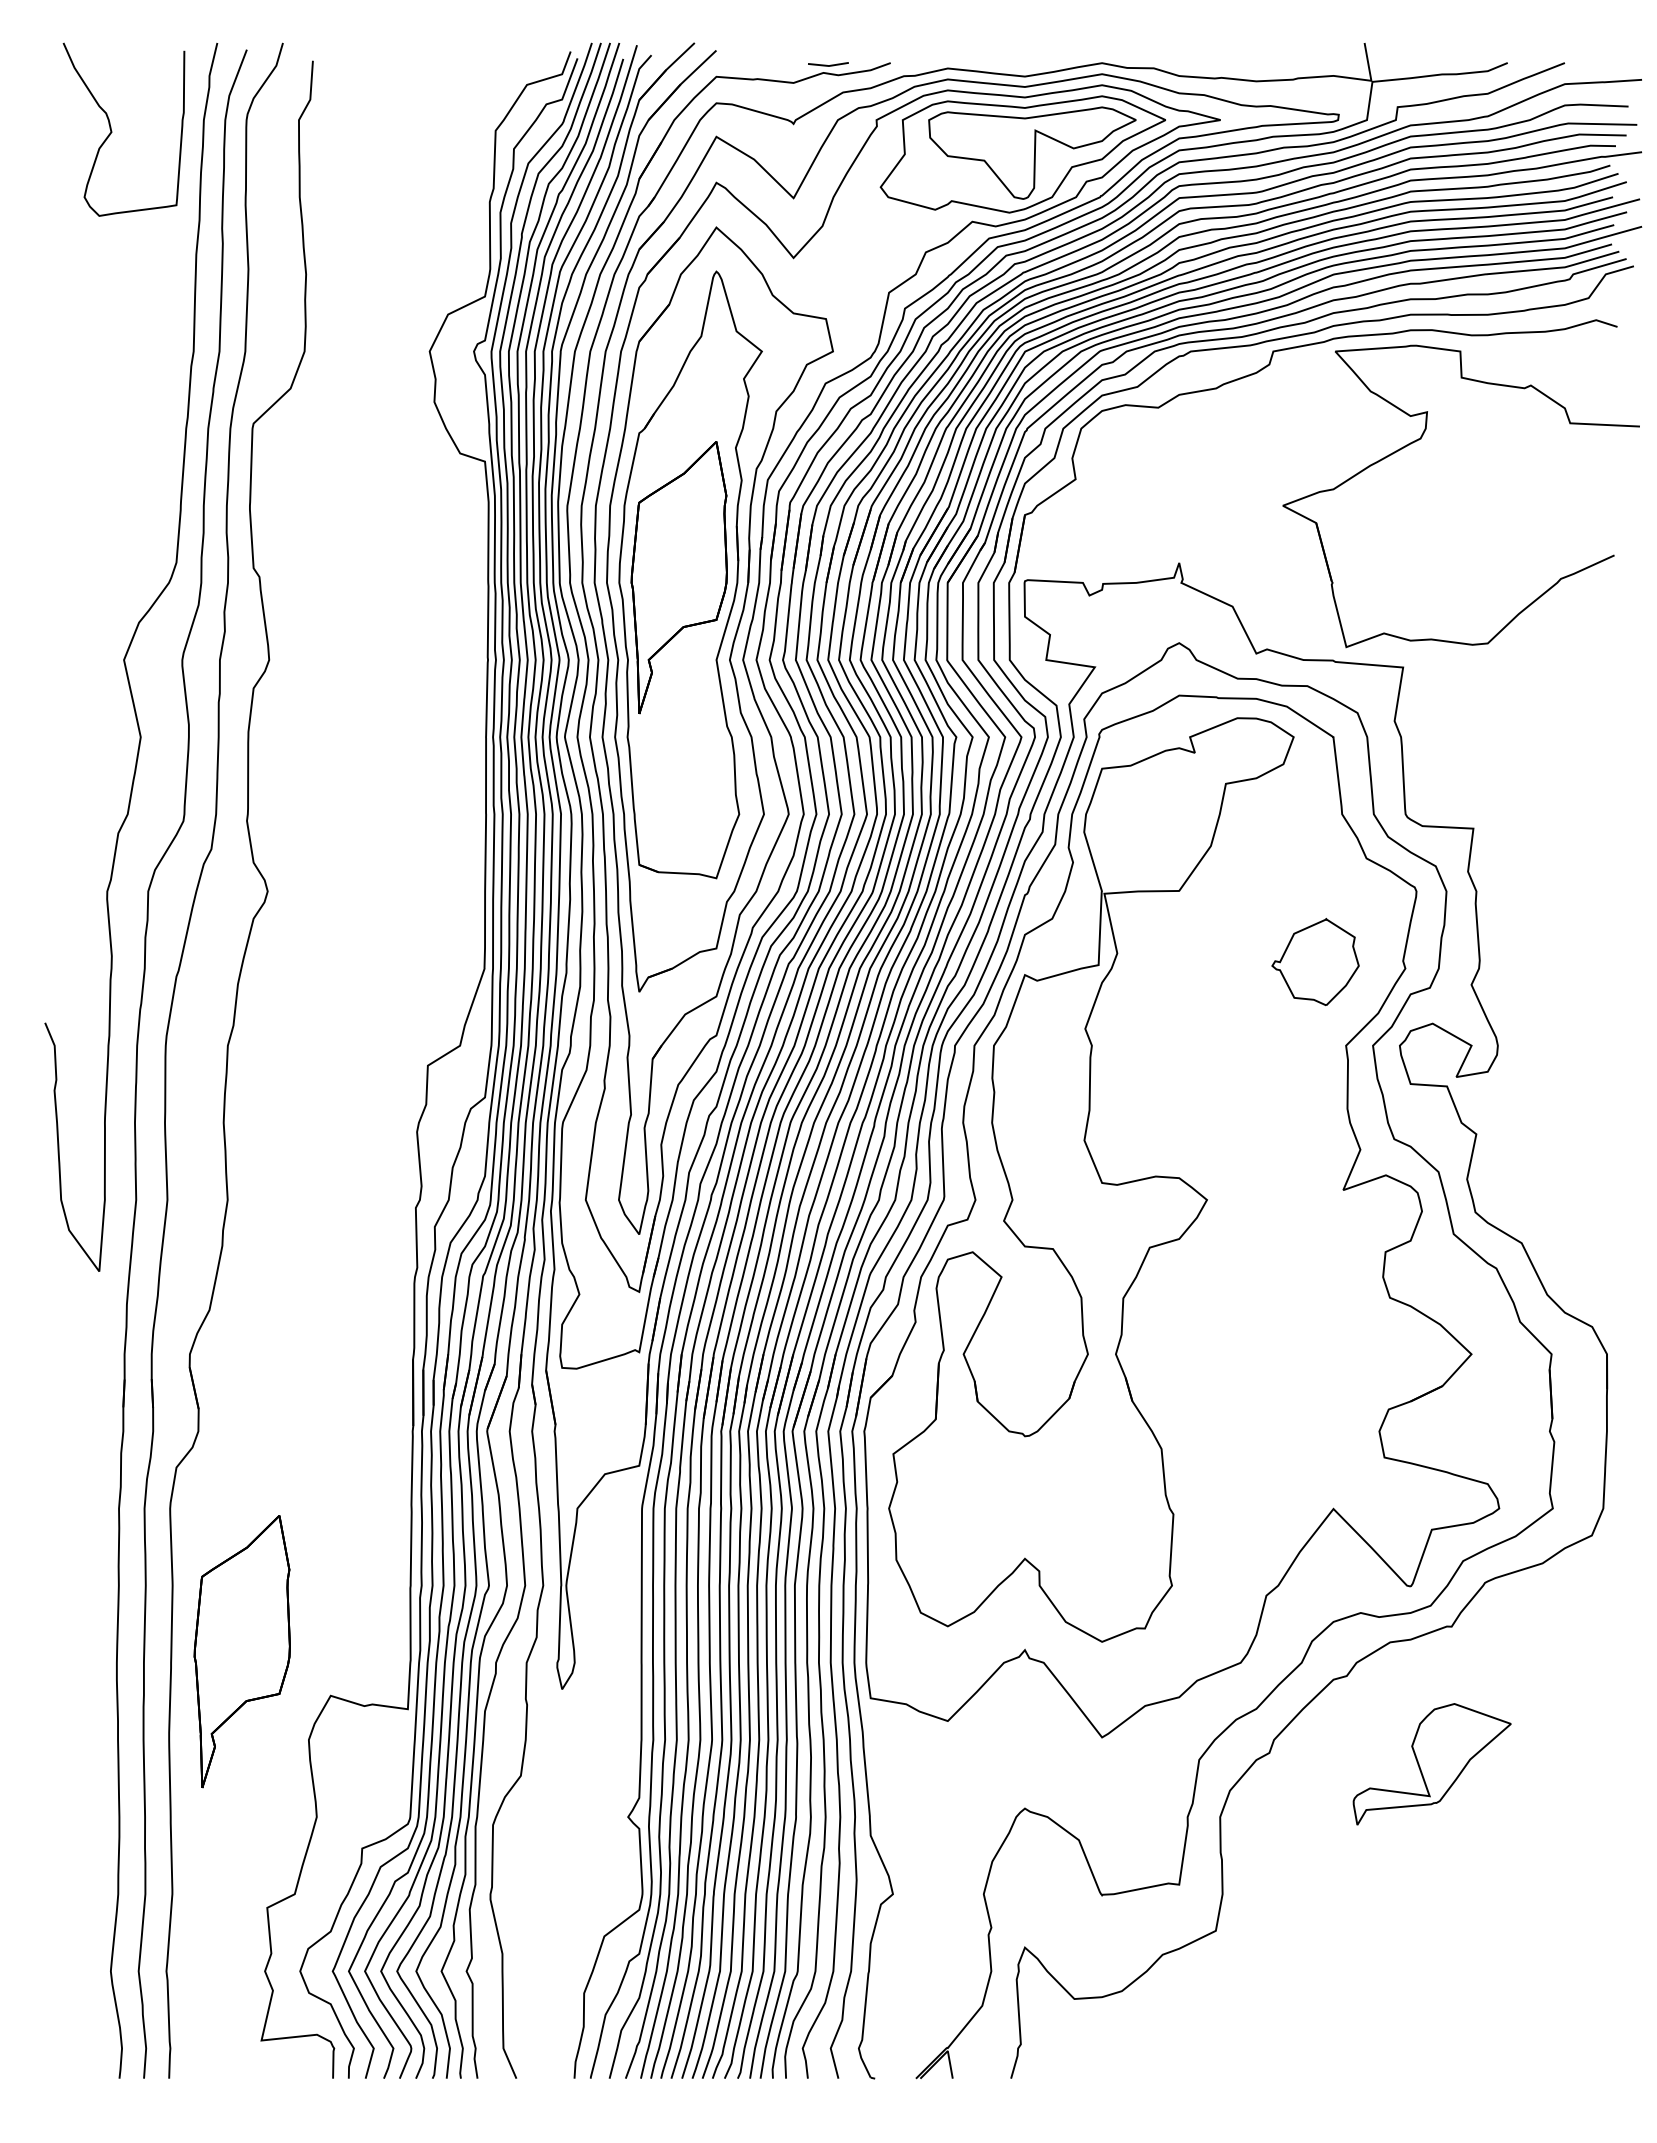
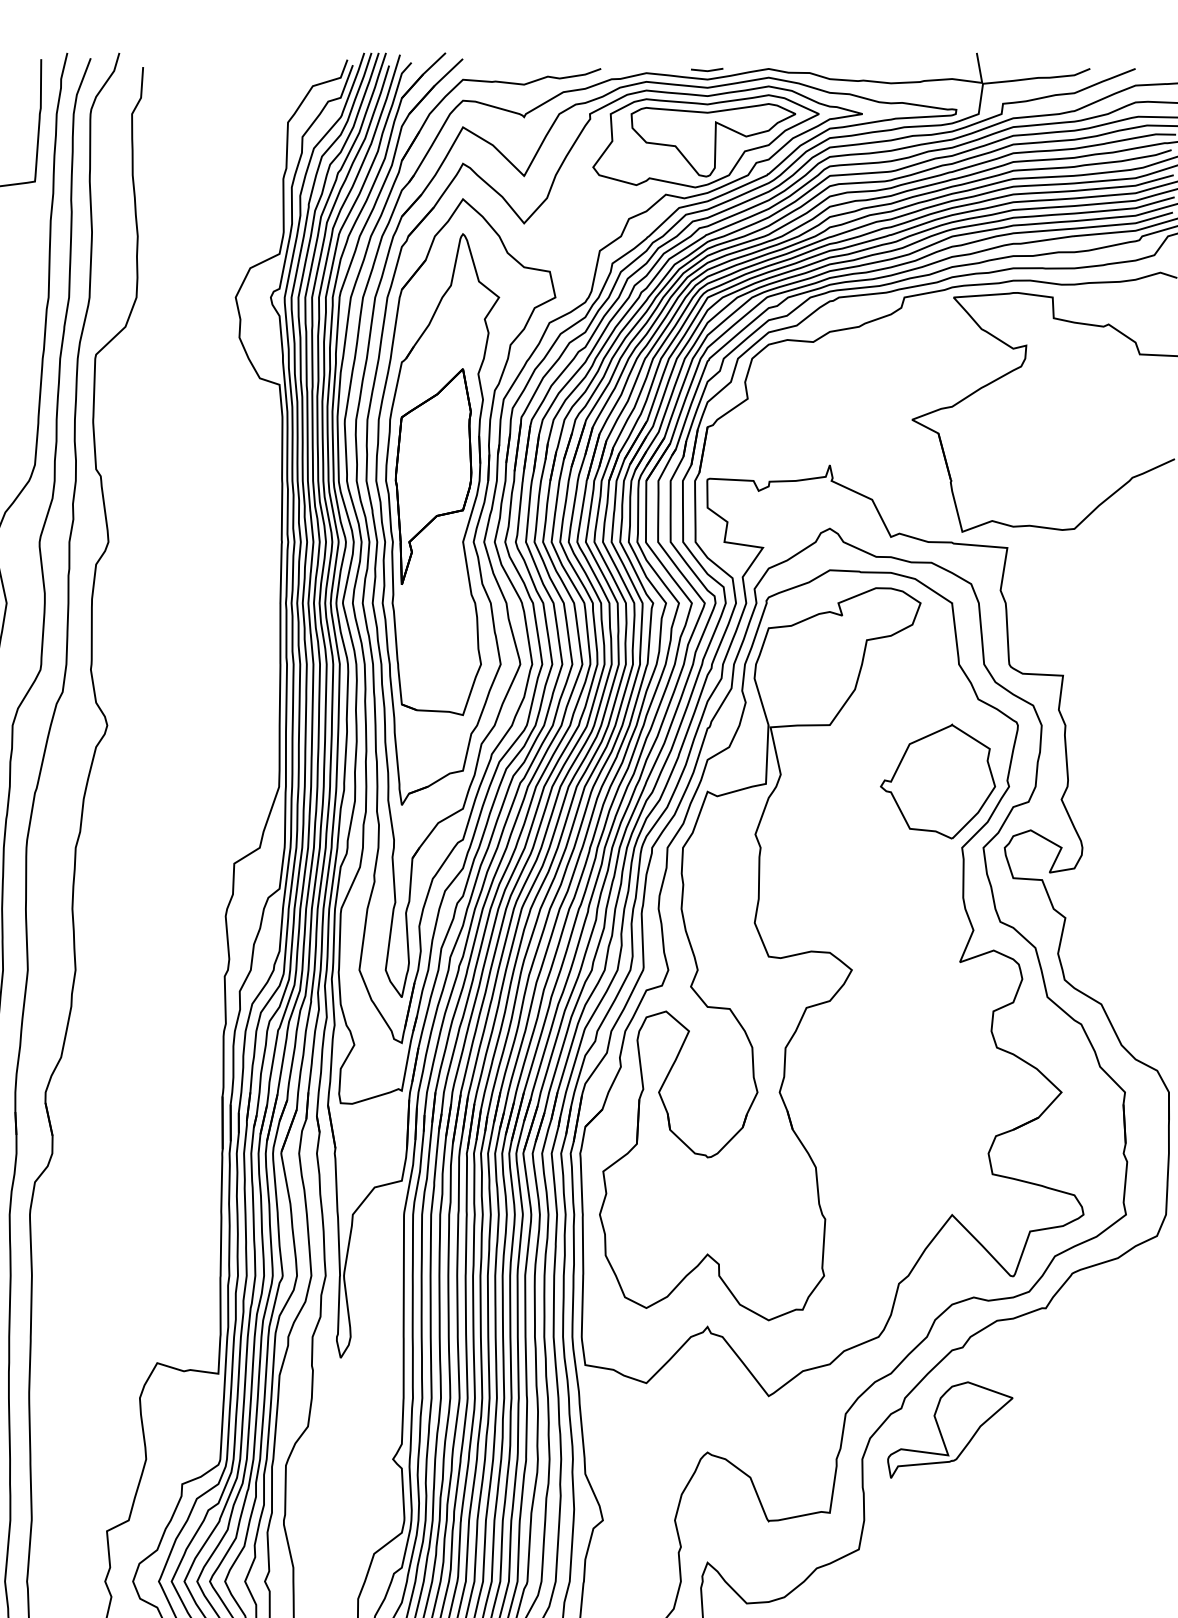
line: (828, 65) -> (707, 70), moved
part: (1315, 961) -> (937, 781), size x1.67
part: (241, 1651) -> (86, 1328), removed
part: (1431, 1764) -> (949, 1430), moved

